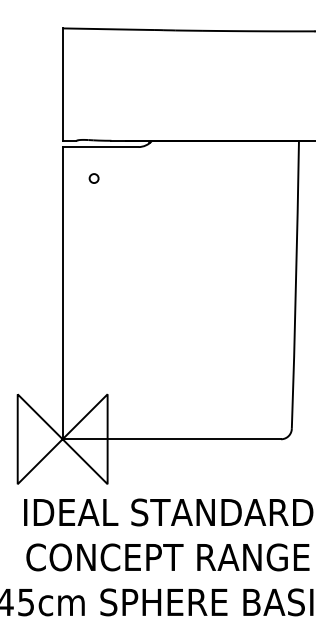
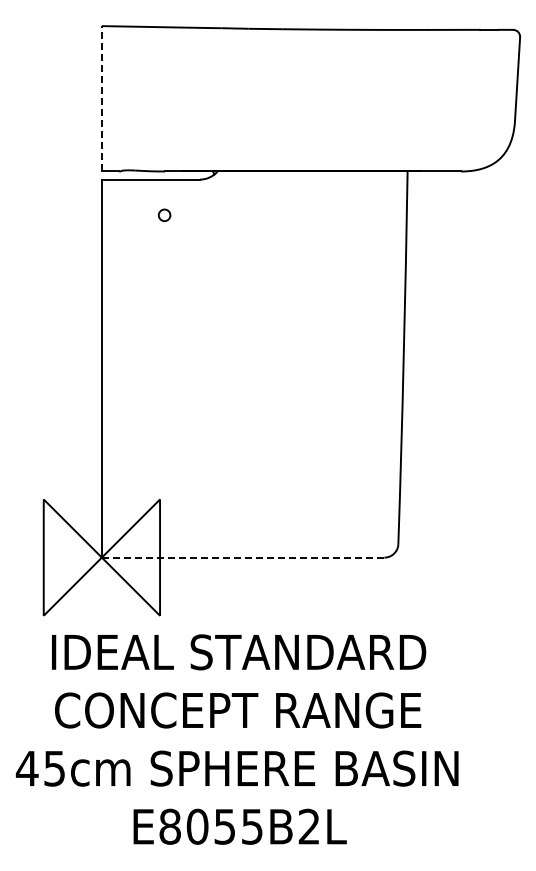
line: (62, 84) -> (101, 98), solid -> dashed
circle: (94, 177) -> (164, 214), moved
line: (171, 439) -> (242, 557), solid -> dashed

